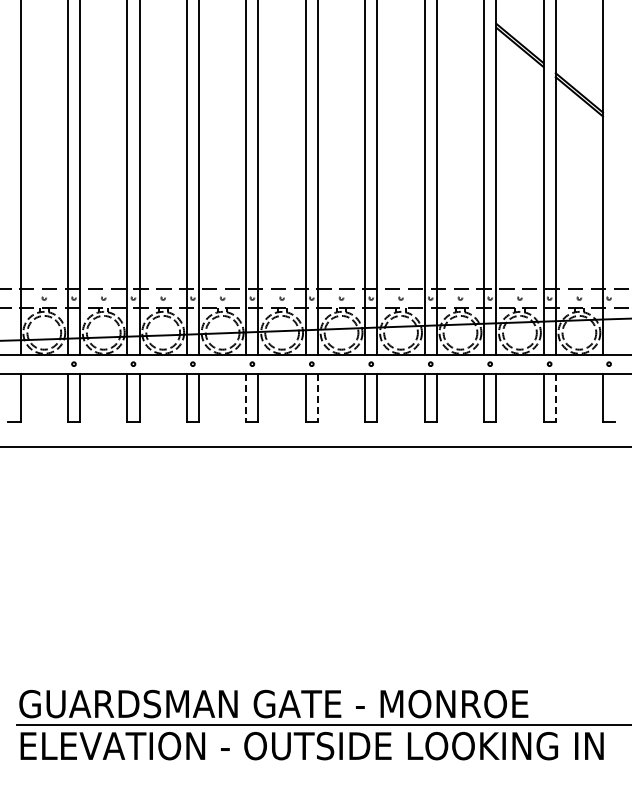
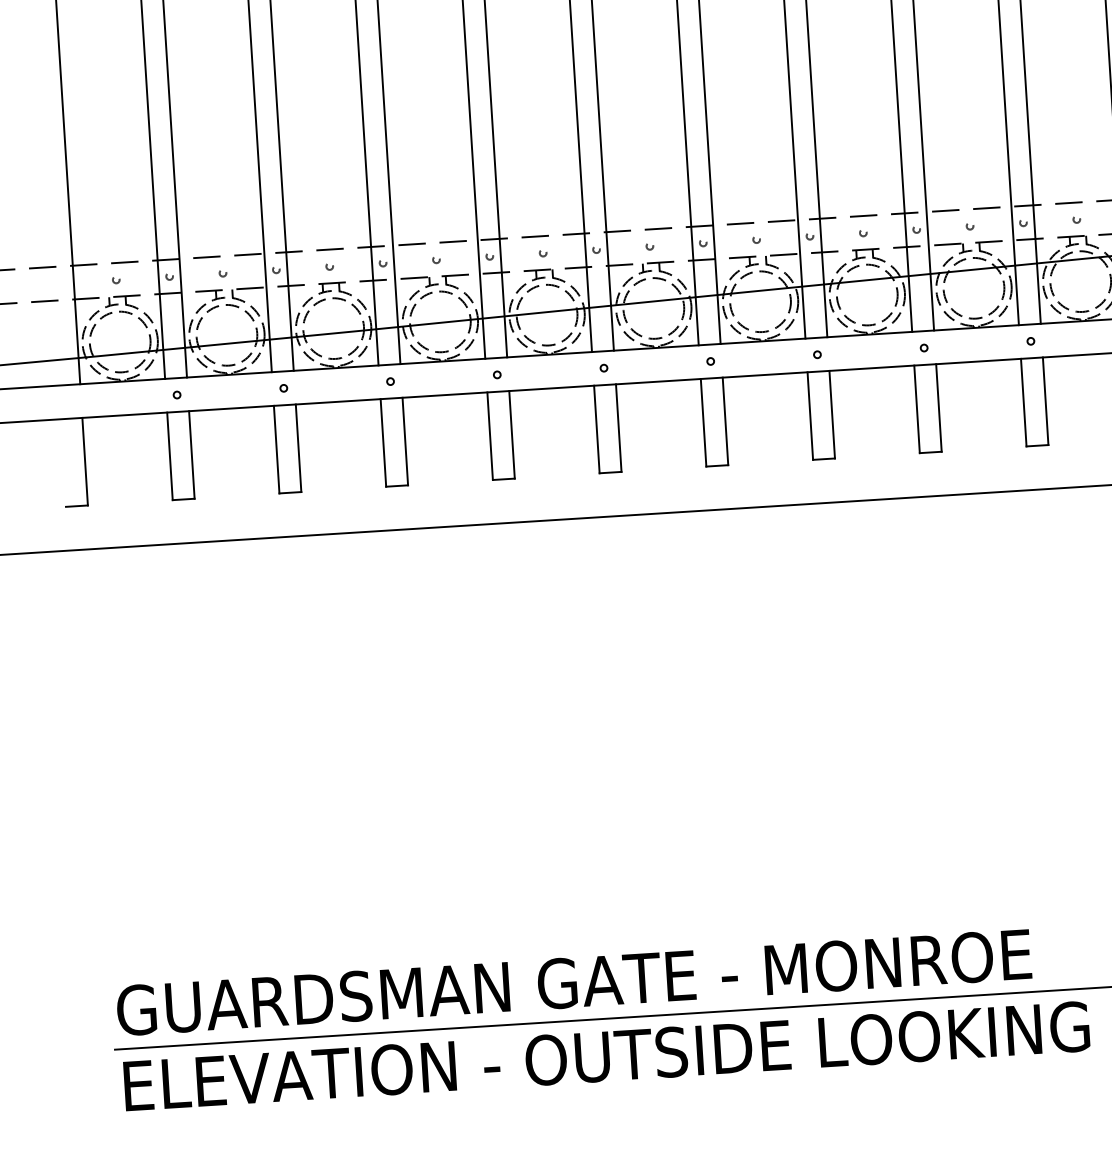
line: (246, 398) -> (490, 437), dashed -> solid
line: (317, 398) -> (618, 429), dashed -> solid
line: (555, 398) -> (1045, 402), dashed -> solid

